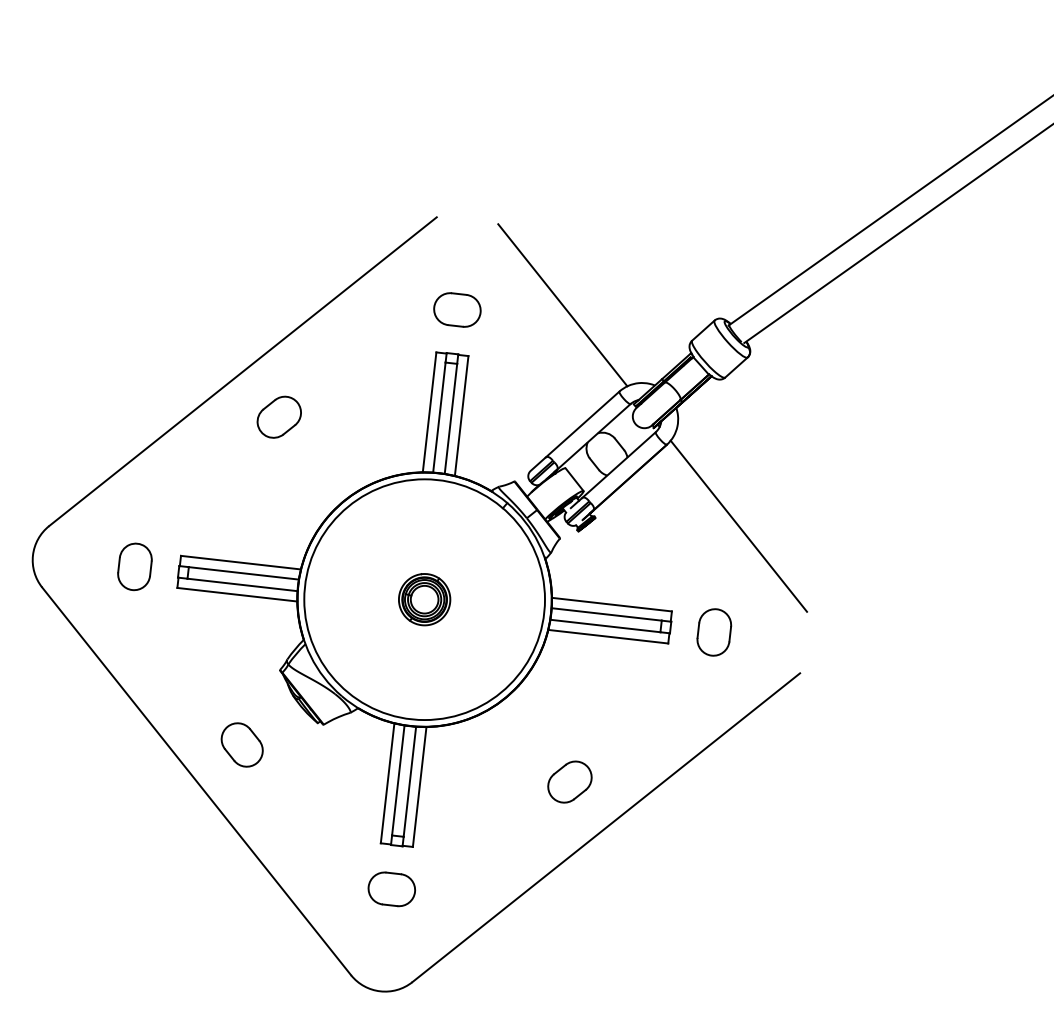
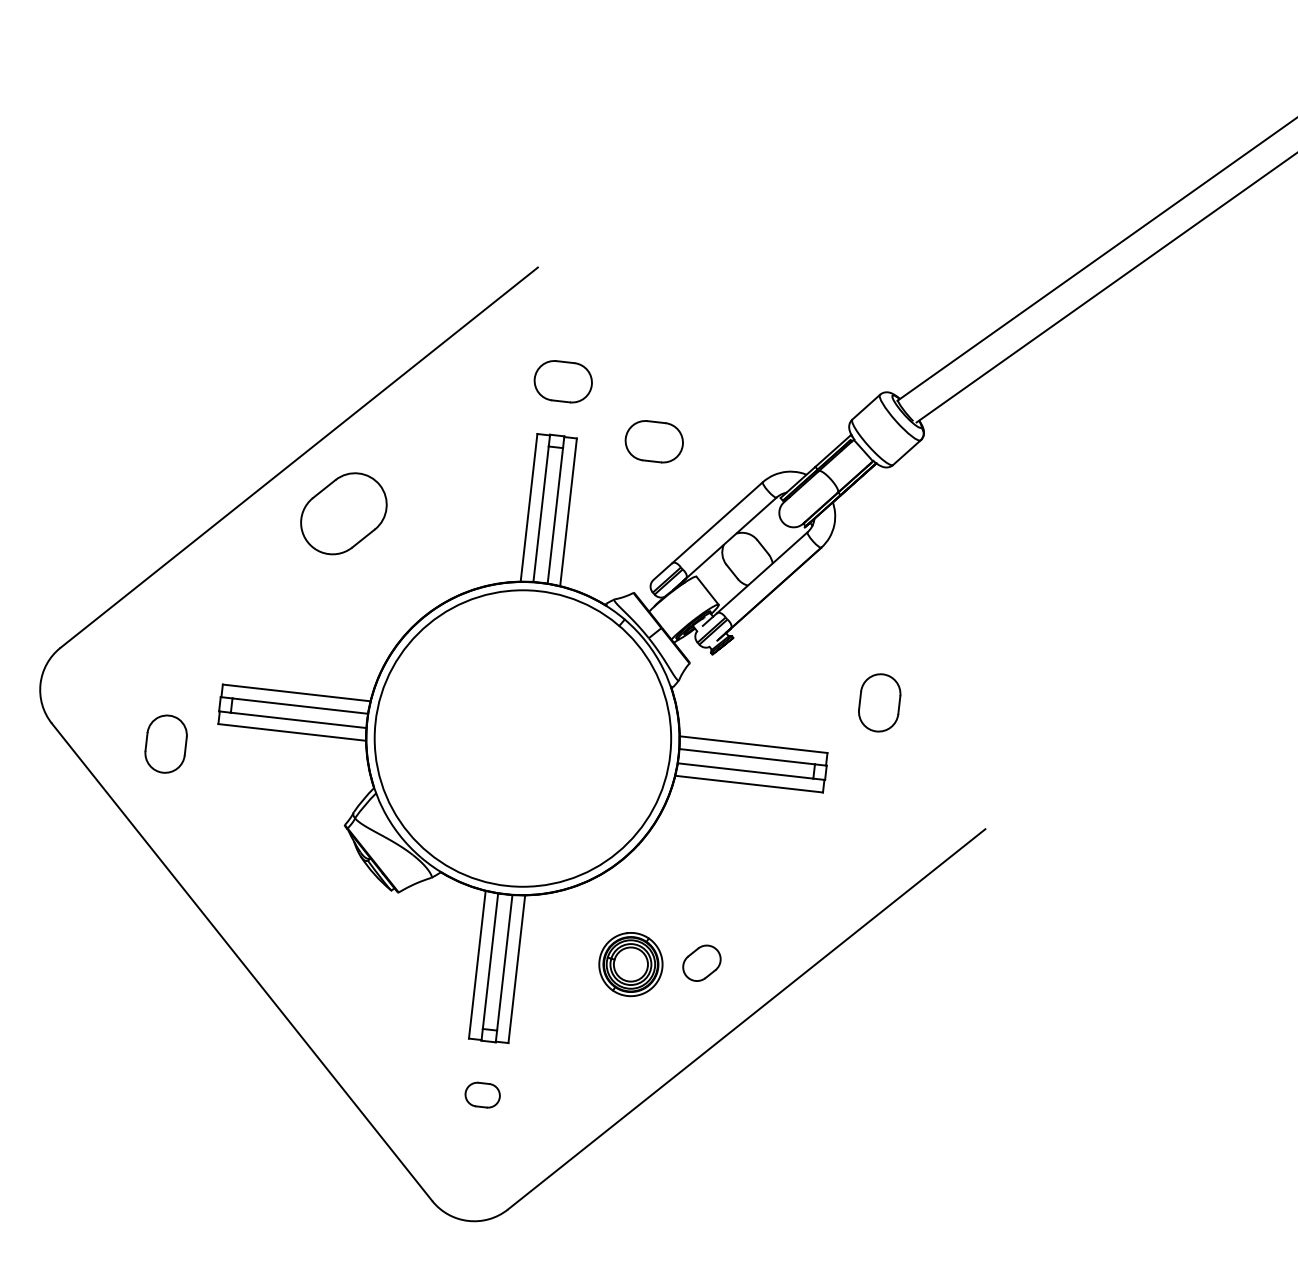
line: (562, 304) -> (692, 375), removed
part: (530, 358) -> (653, 441), added
part: (278, 416) -> (343, 513), size x1.6
line: (738, 525) -> (909, 647), removed
part: (134, 566) -> (165, 743), moved
part: (424, 599) -> (630, 964), moved
part: (714, 632) -> (879, 702), moved
part: (242, 744) -> (298, 917), removed
part: (569, 782) -> (701, 963), size x0.7
part: (391, 888) -> (482, 1094), size x0.6

